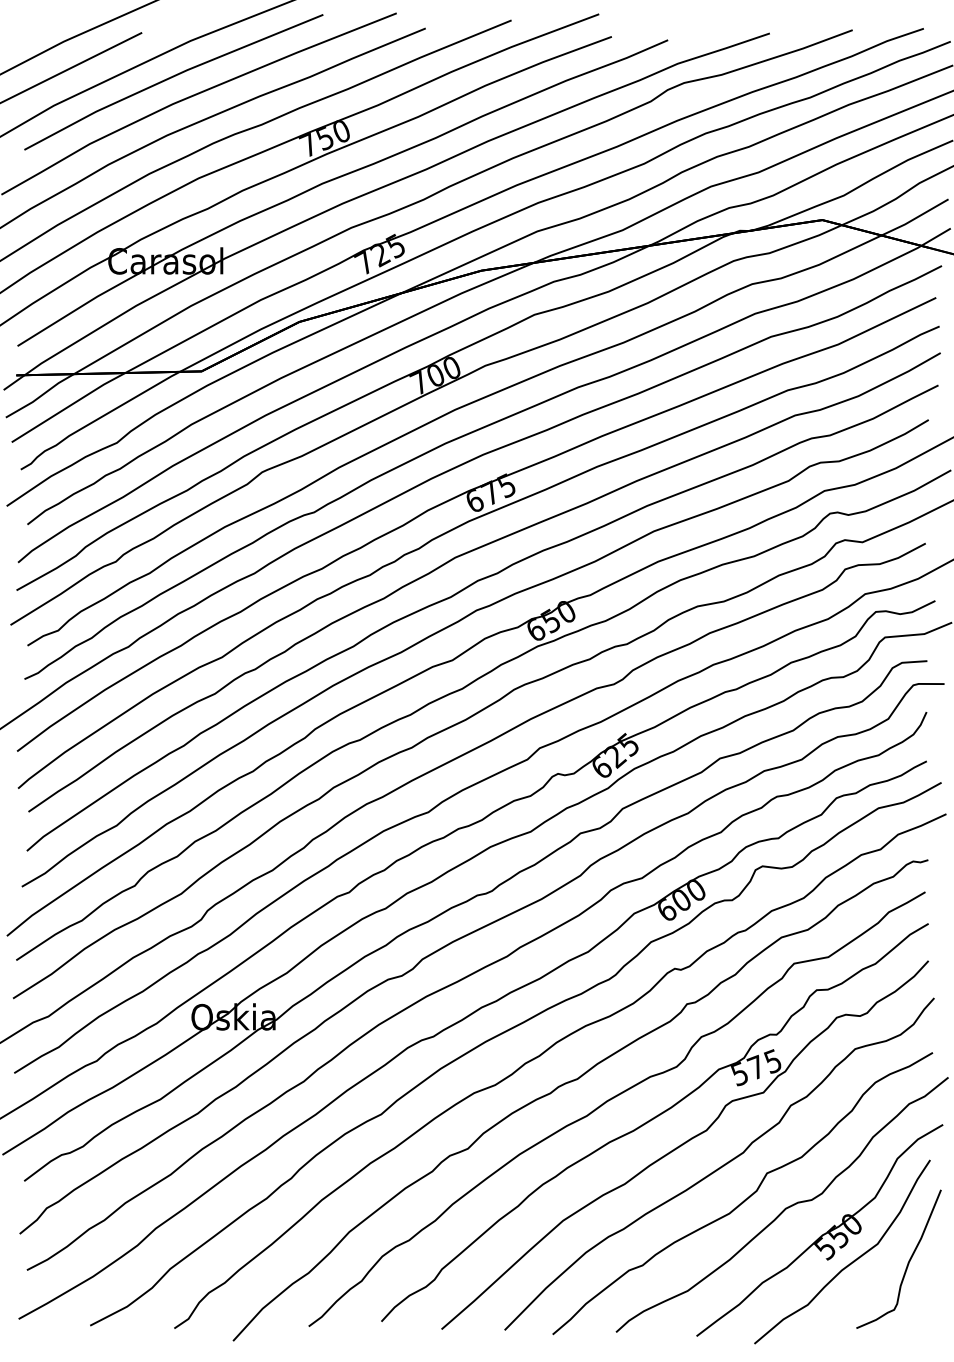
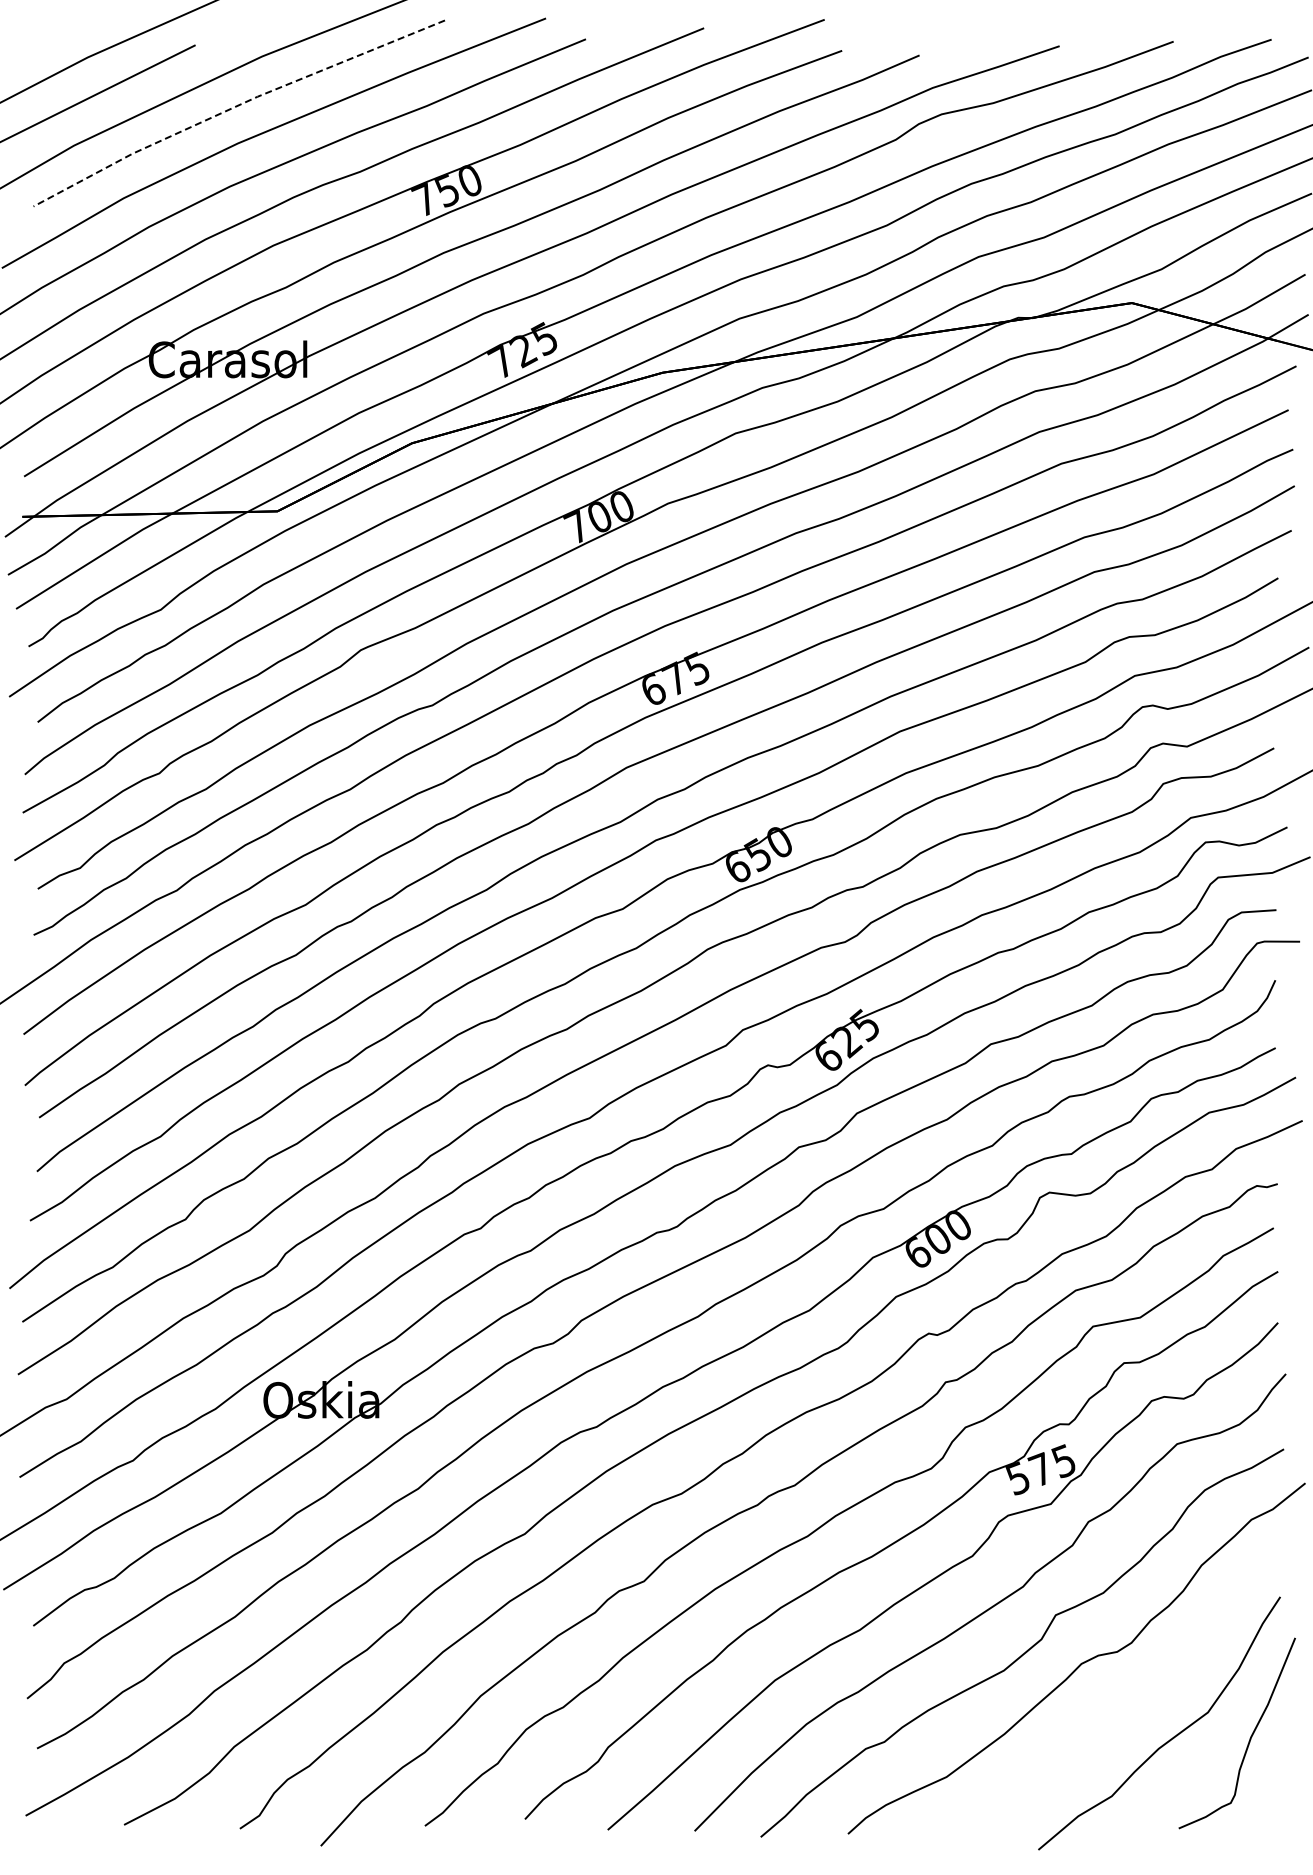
line: (171, 77) -> (235, 106), solid -> dashed
part: (822, 1234) -> (1131, 1699), removed

